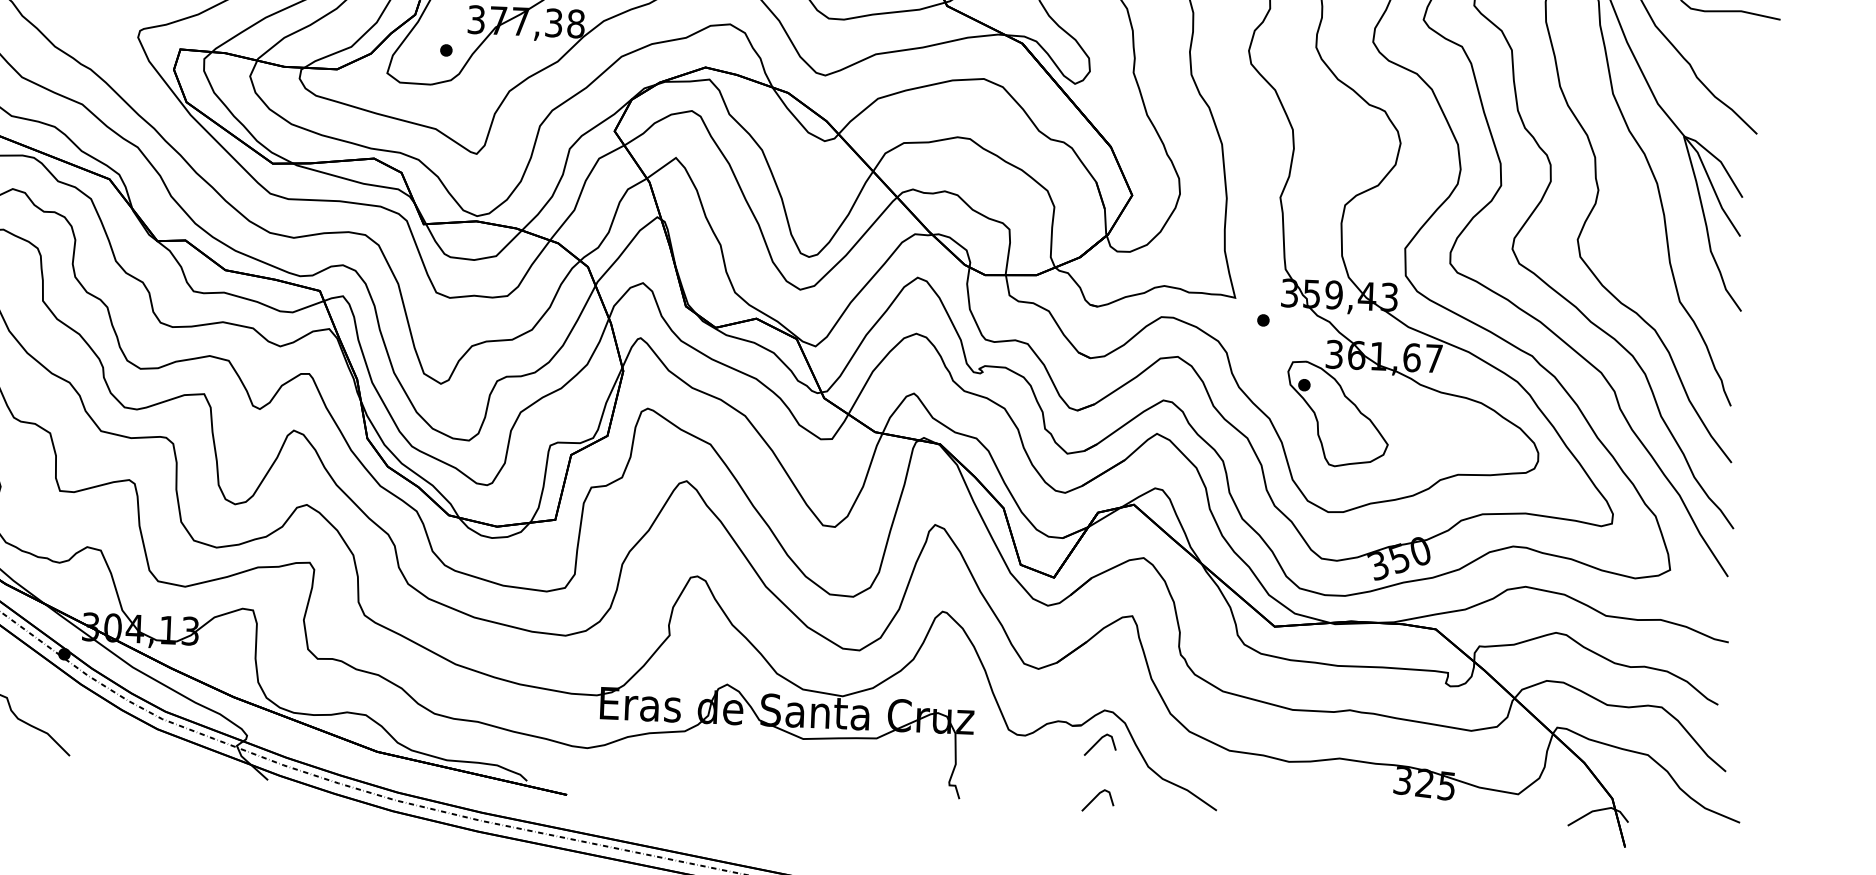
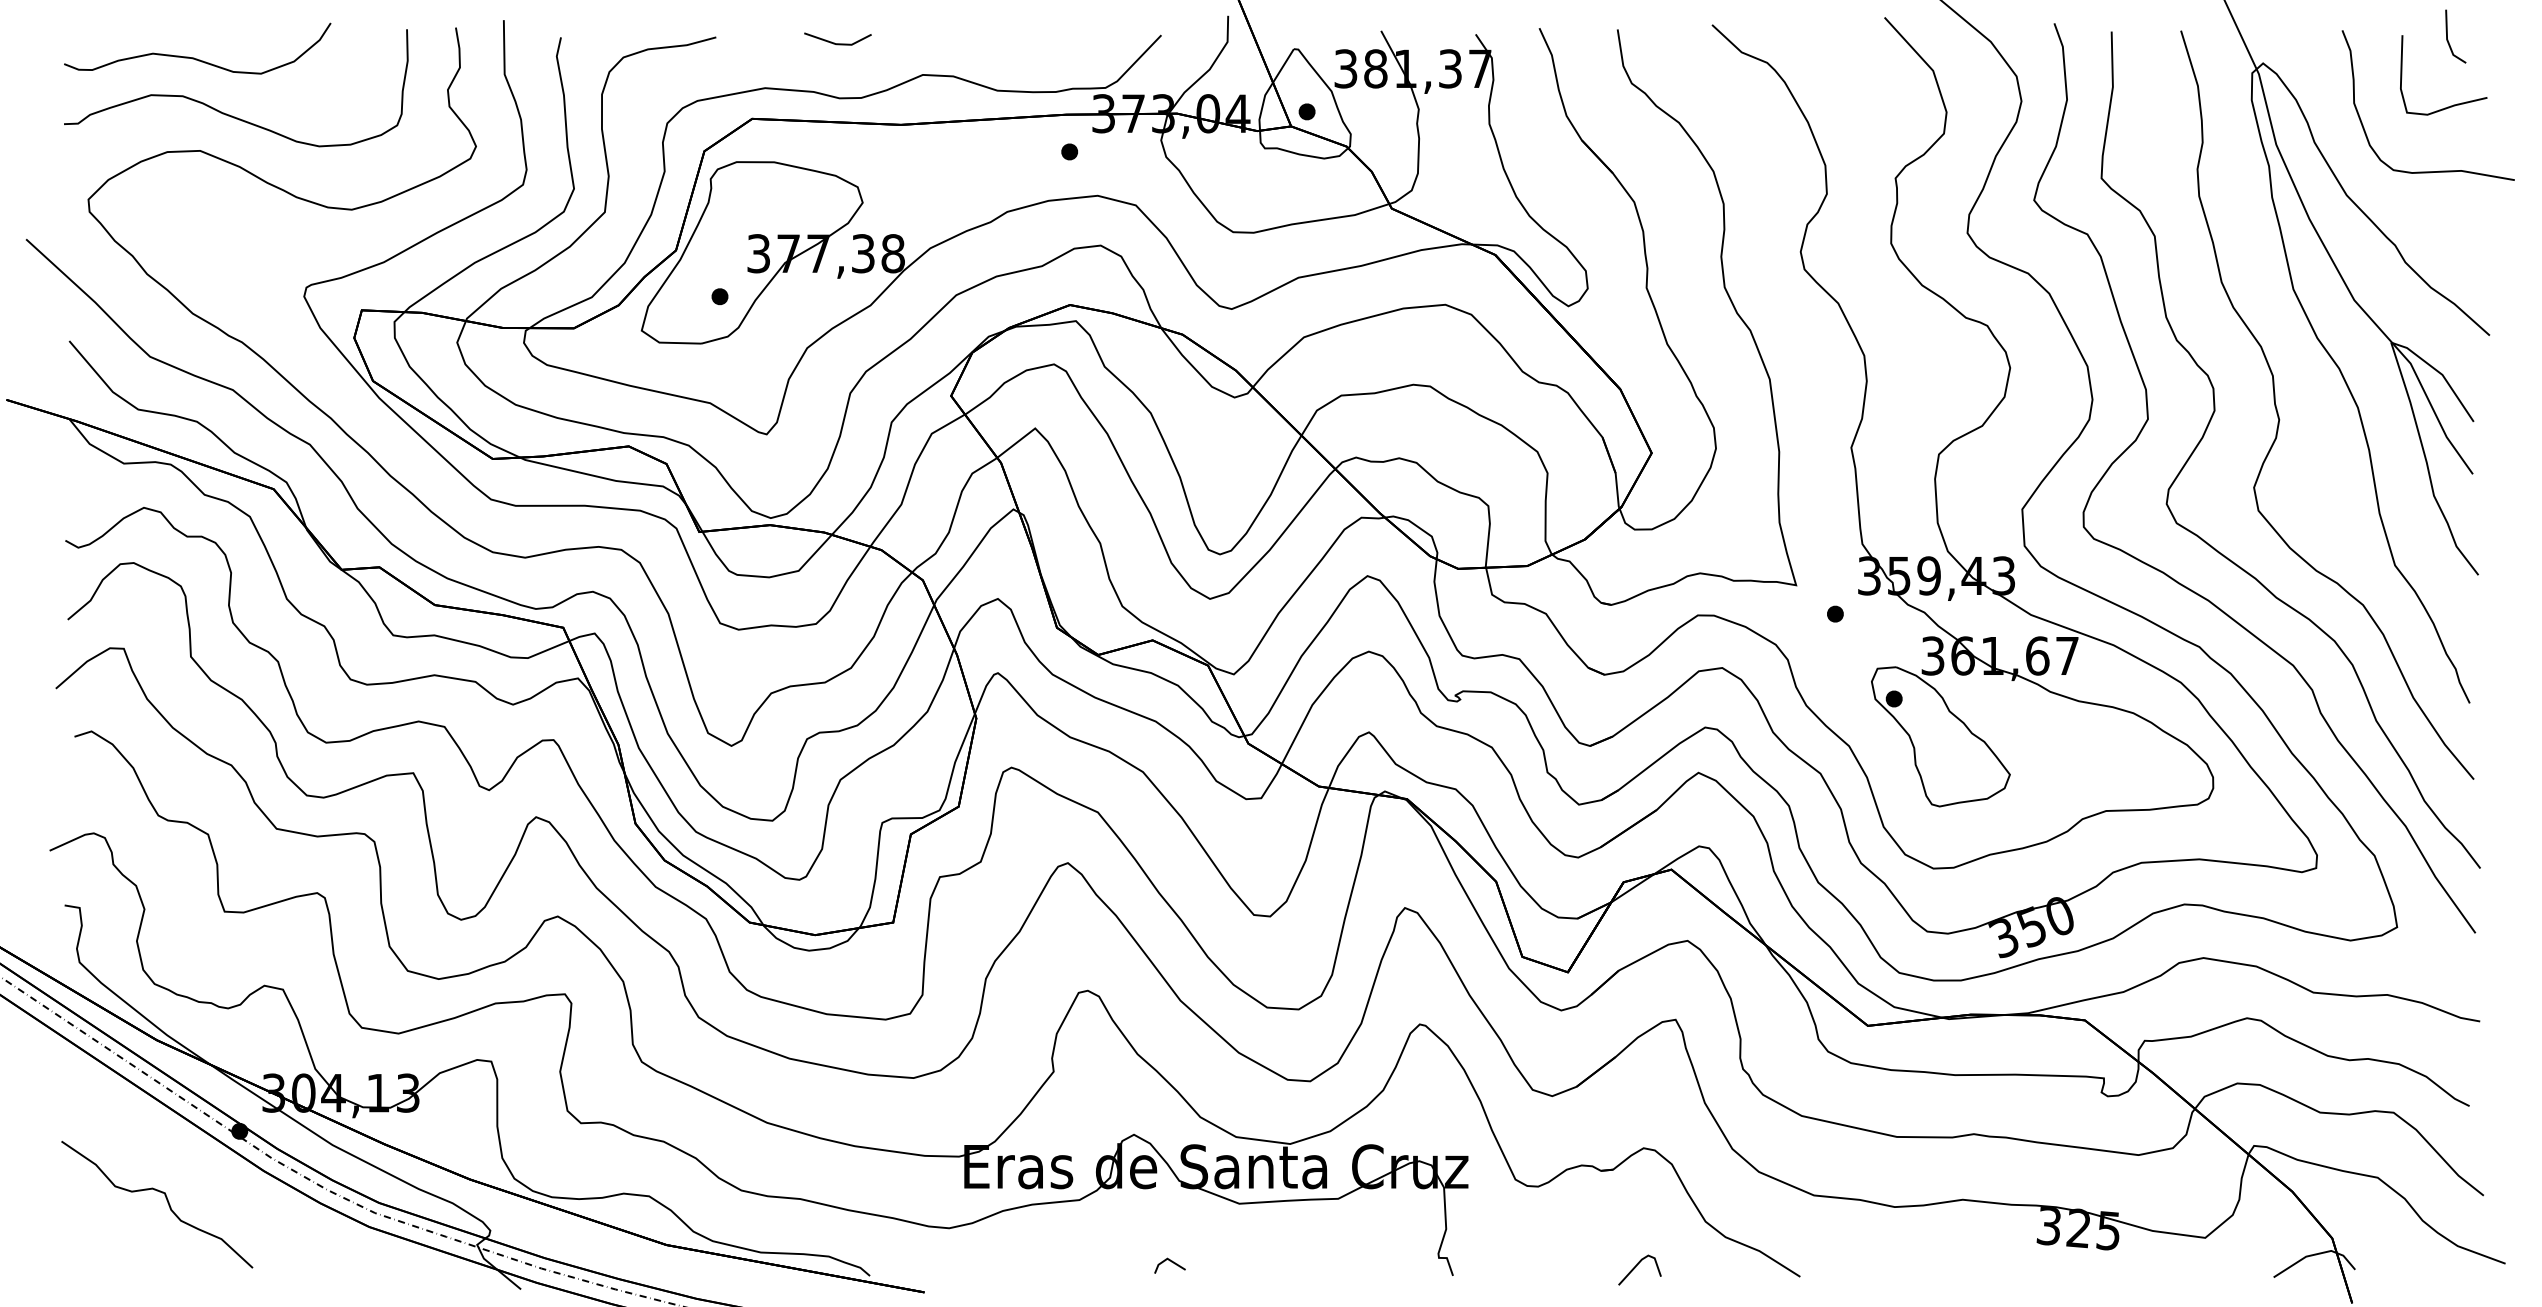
line: (1097, 743) -> (1636, 1192), removed
line: (751, 780) -> (1171, 1262), added

